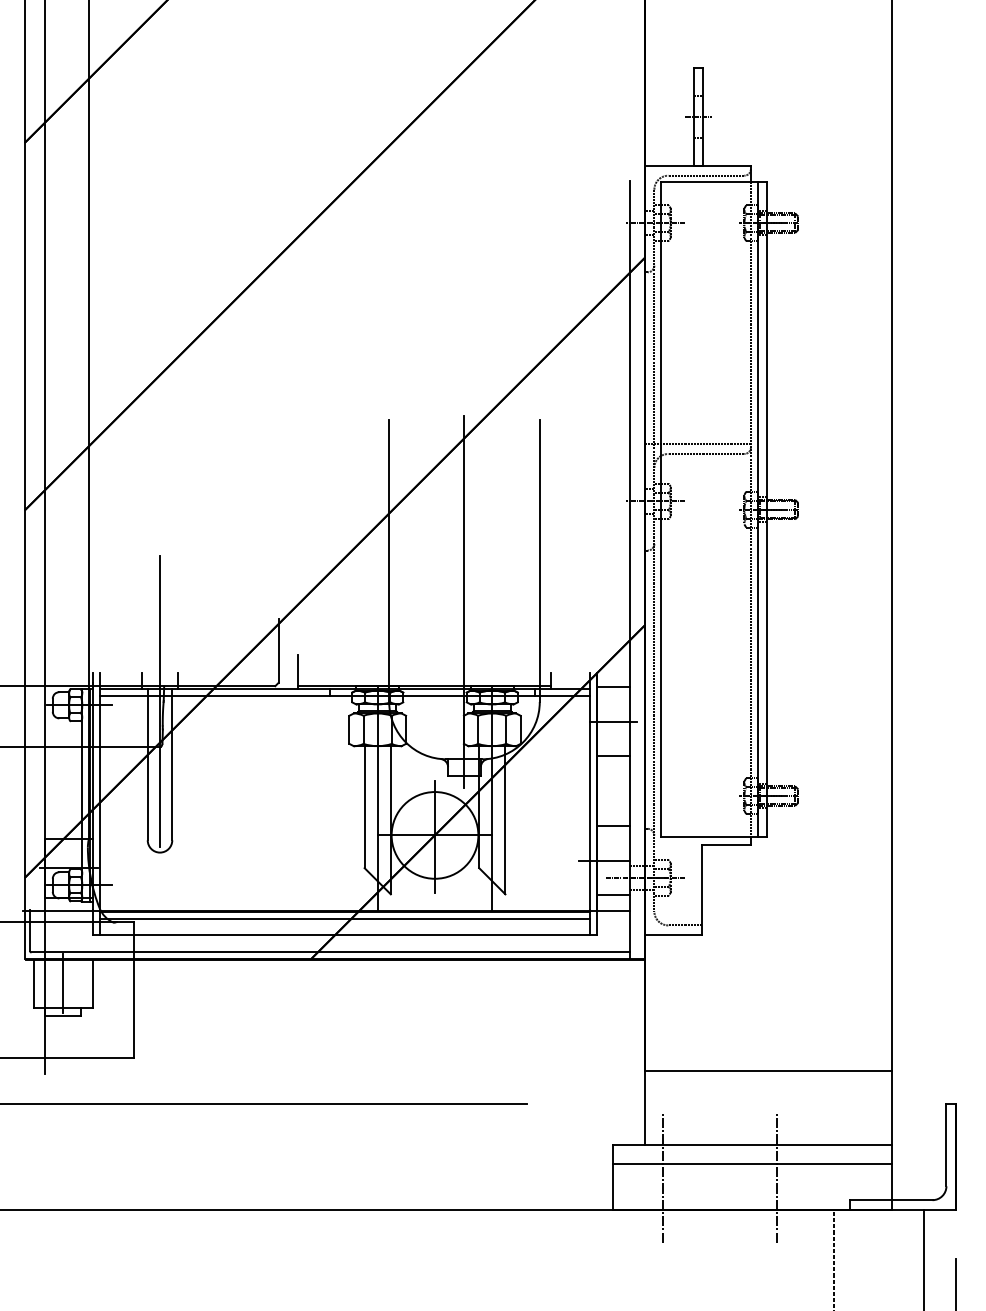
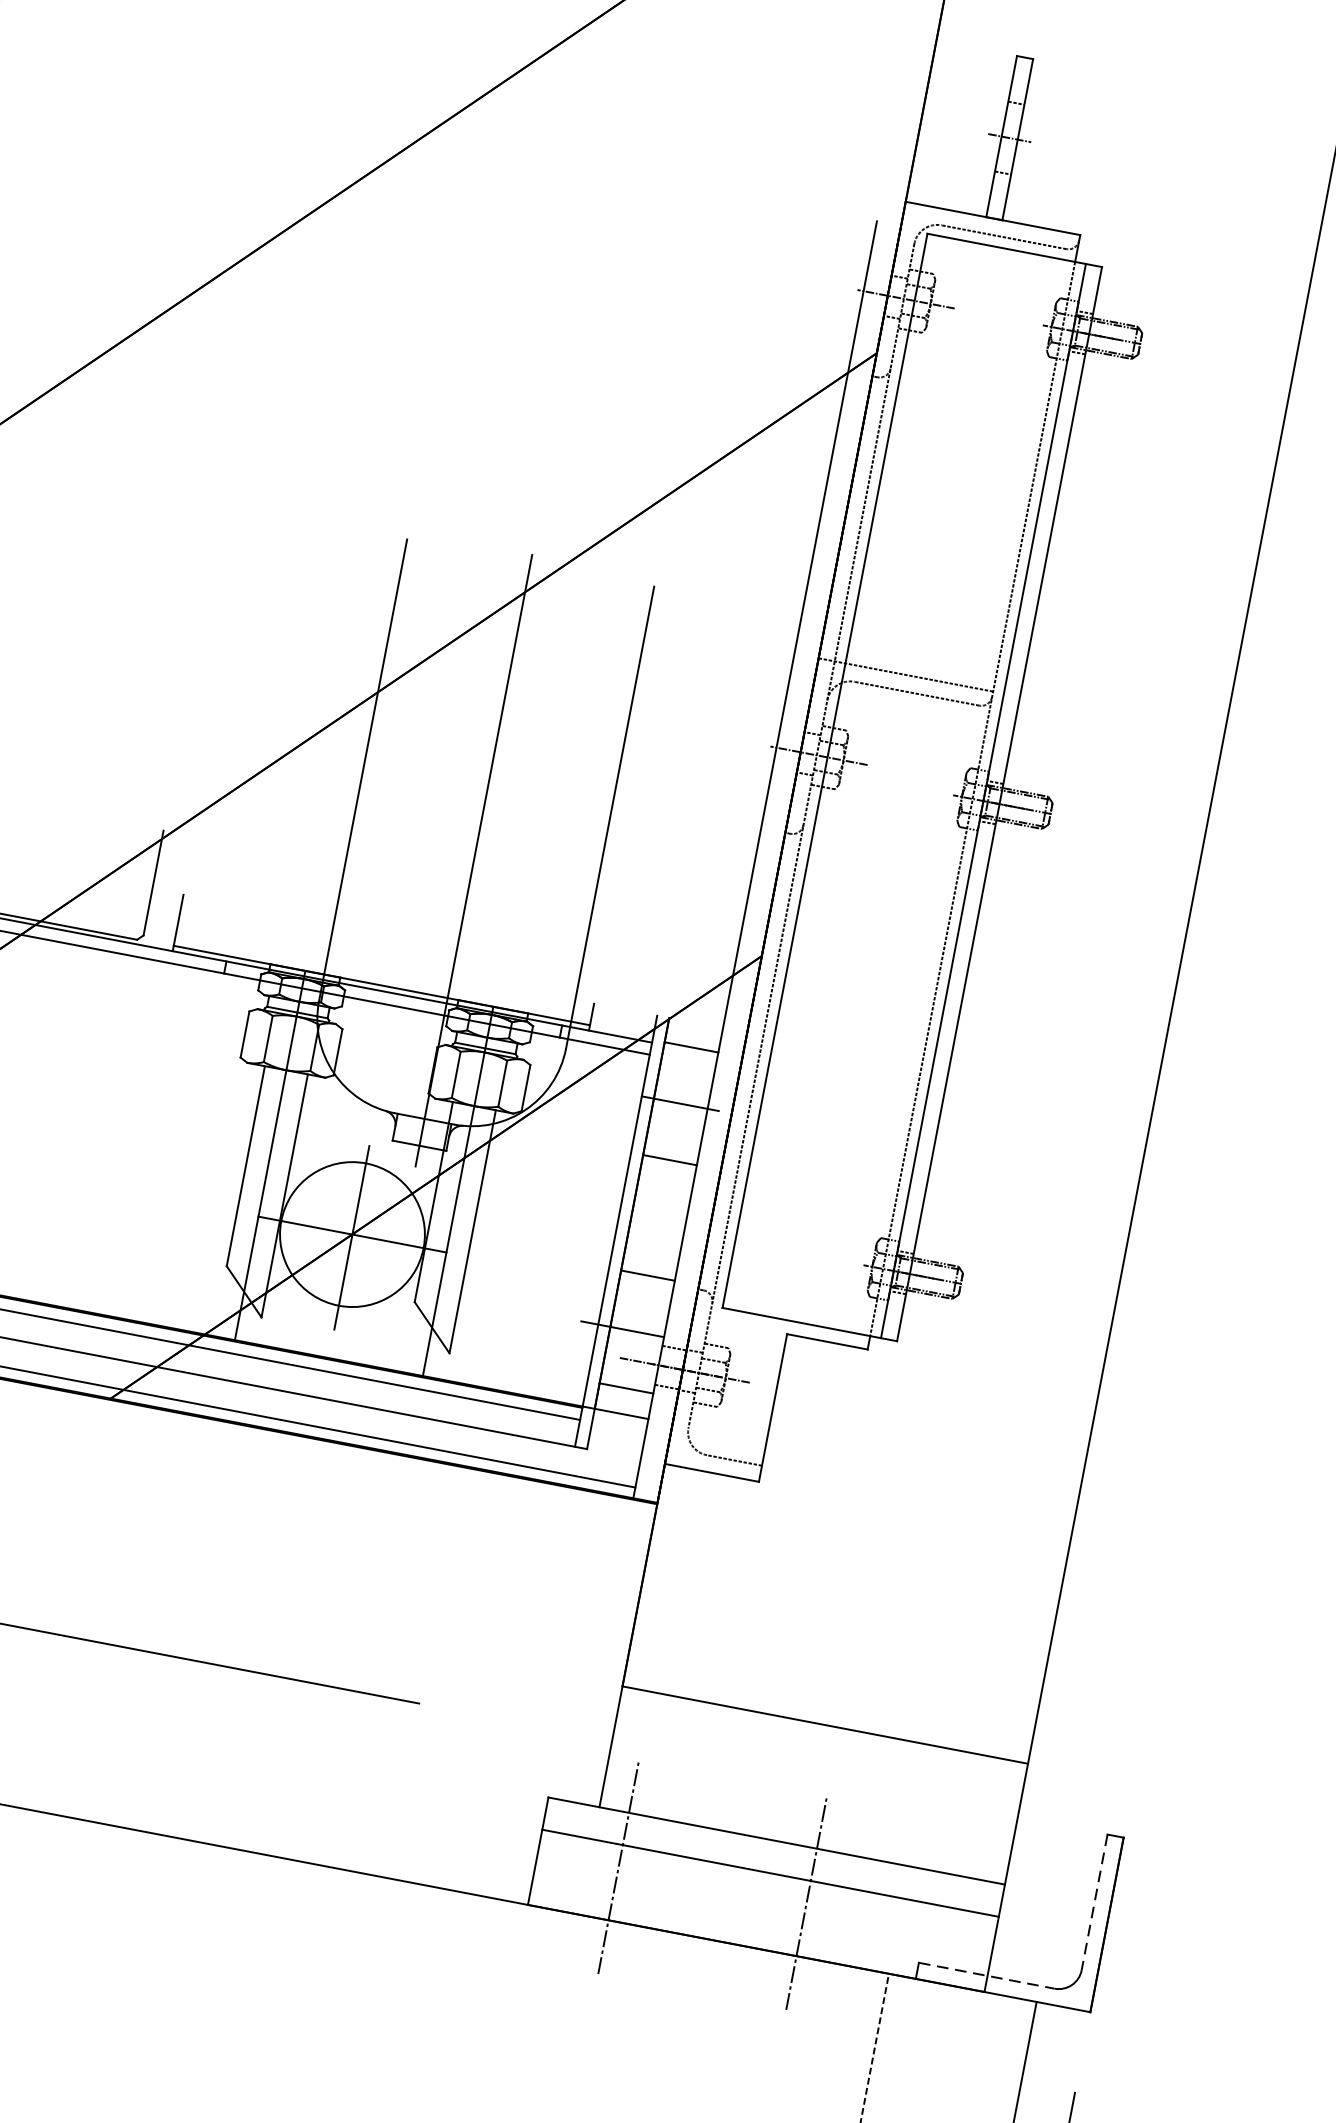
line: (946, 1145) -> (1094, 1903), solid -> dashed
line: (891, 1200) -> (987, 1976), solid -> dashed

